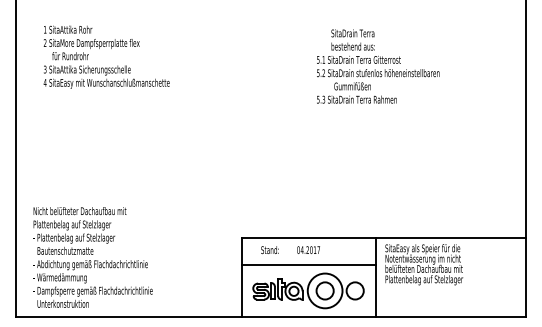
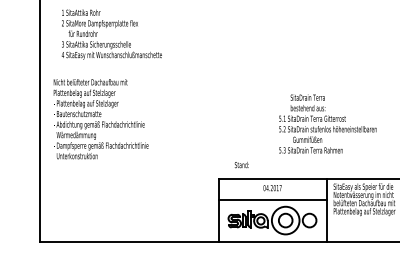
text: (378, 66) -> (328, 123), moved
text: (269, 250) -> (241, 165), moved
text: (92, 257) -> (100, 119), moved

